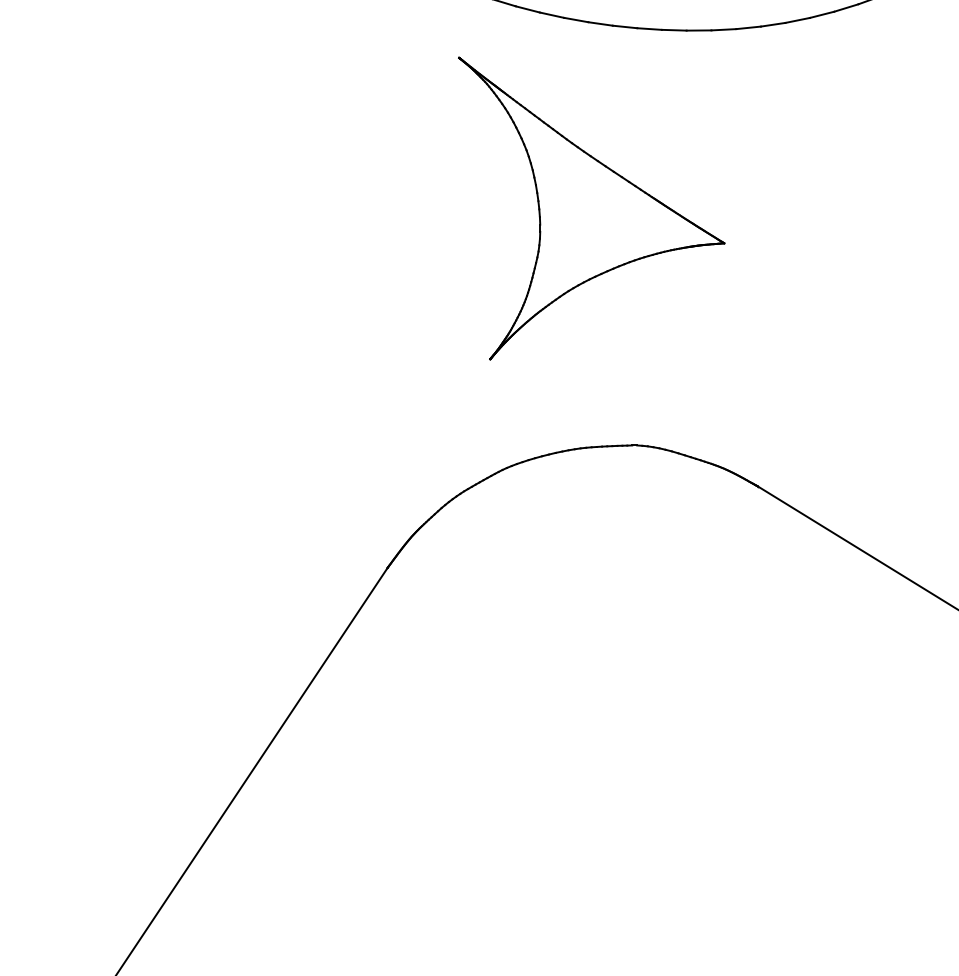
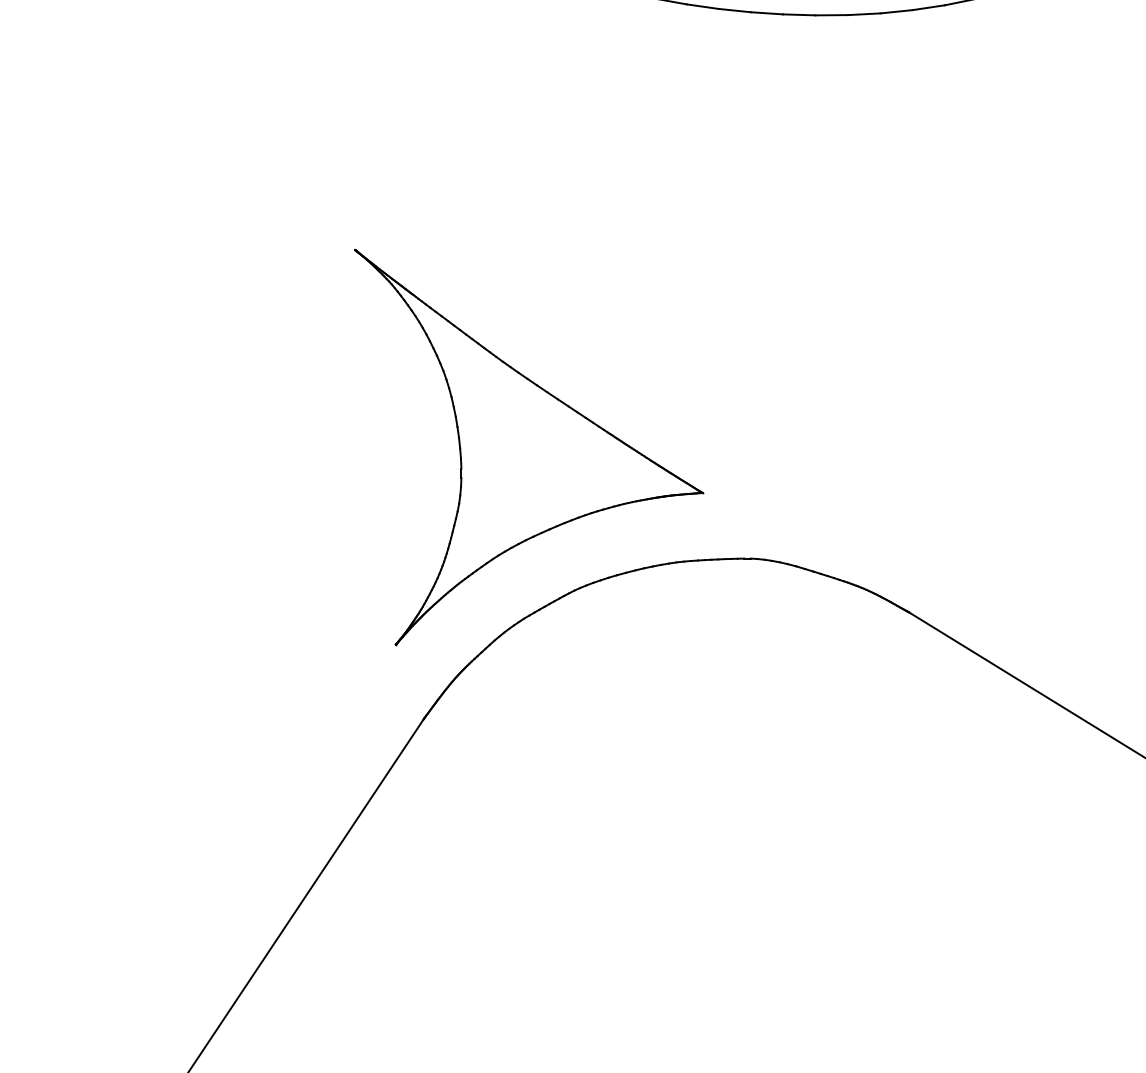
part: (591, 208) -> (528, 447), moved

